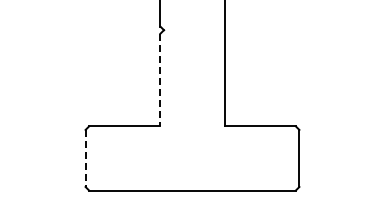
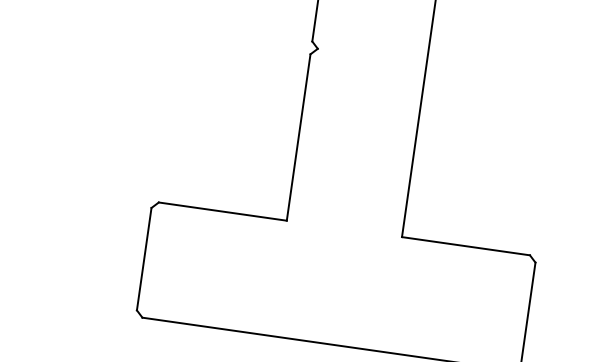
line: (160, 80) -> (298, 138), dashed -> solid
line: (85, 158) -> (144, 259), dashed -> solid

